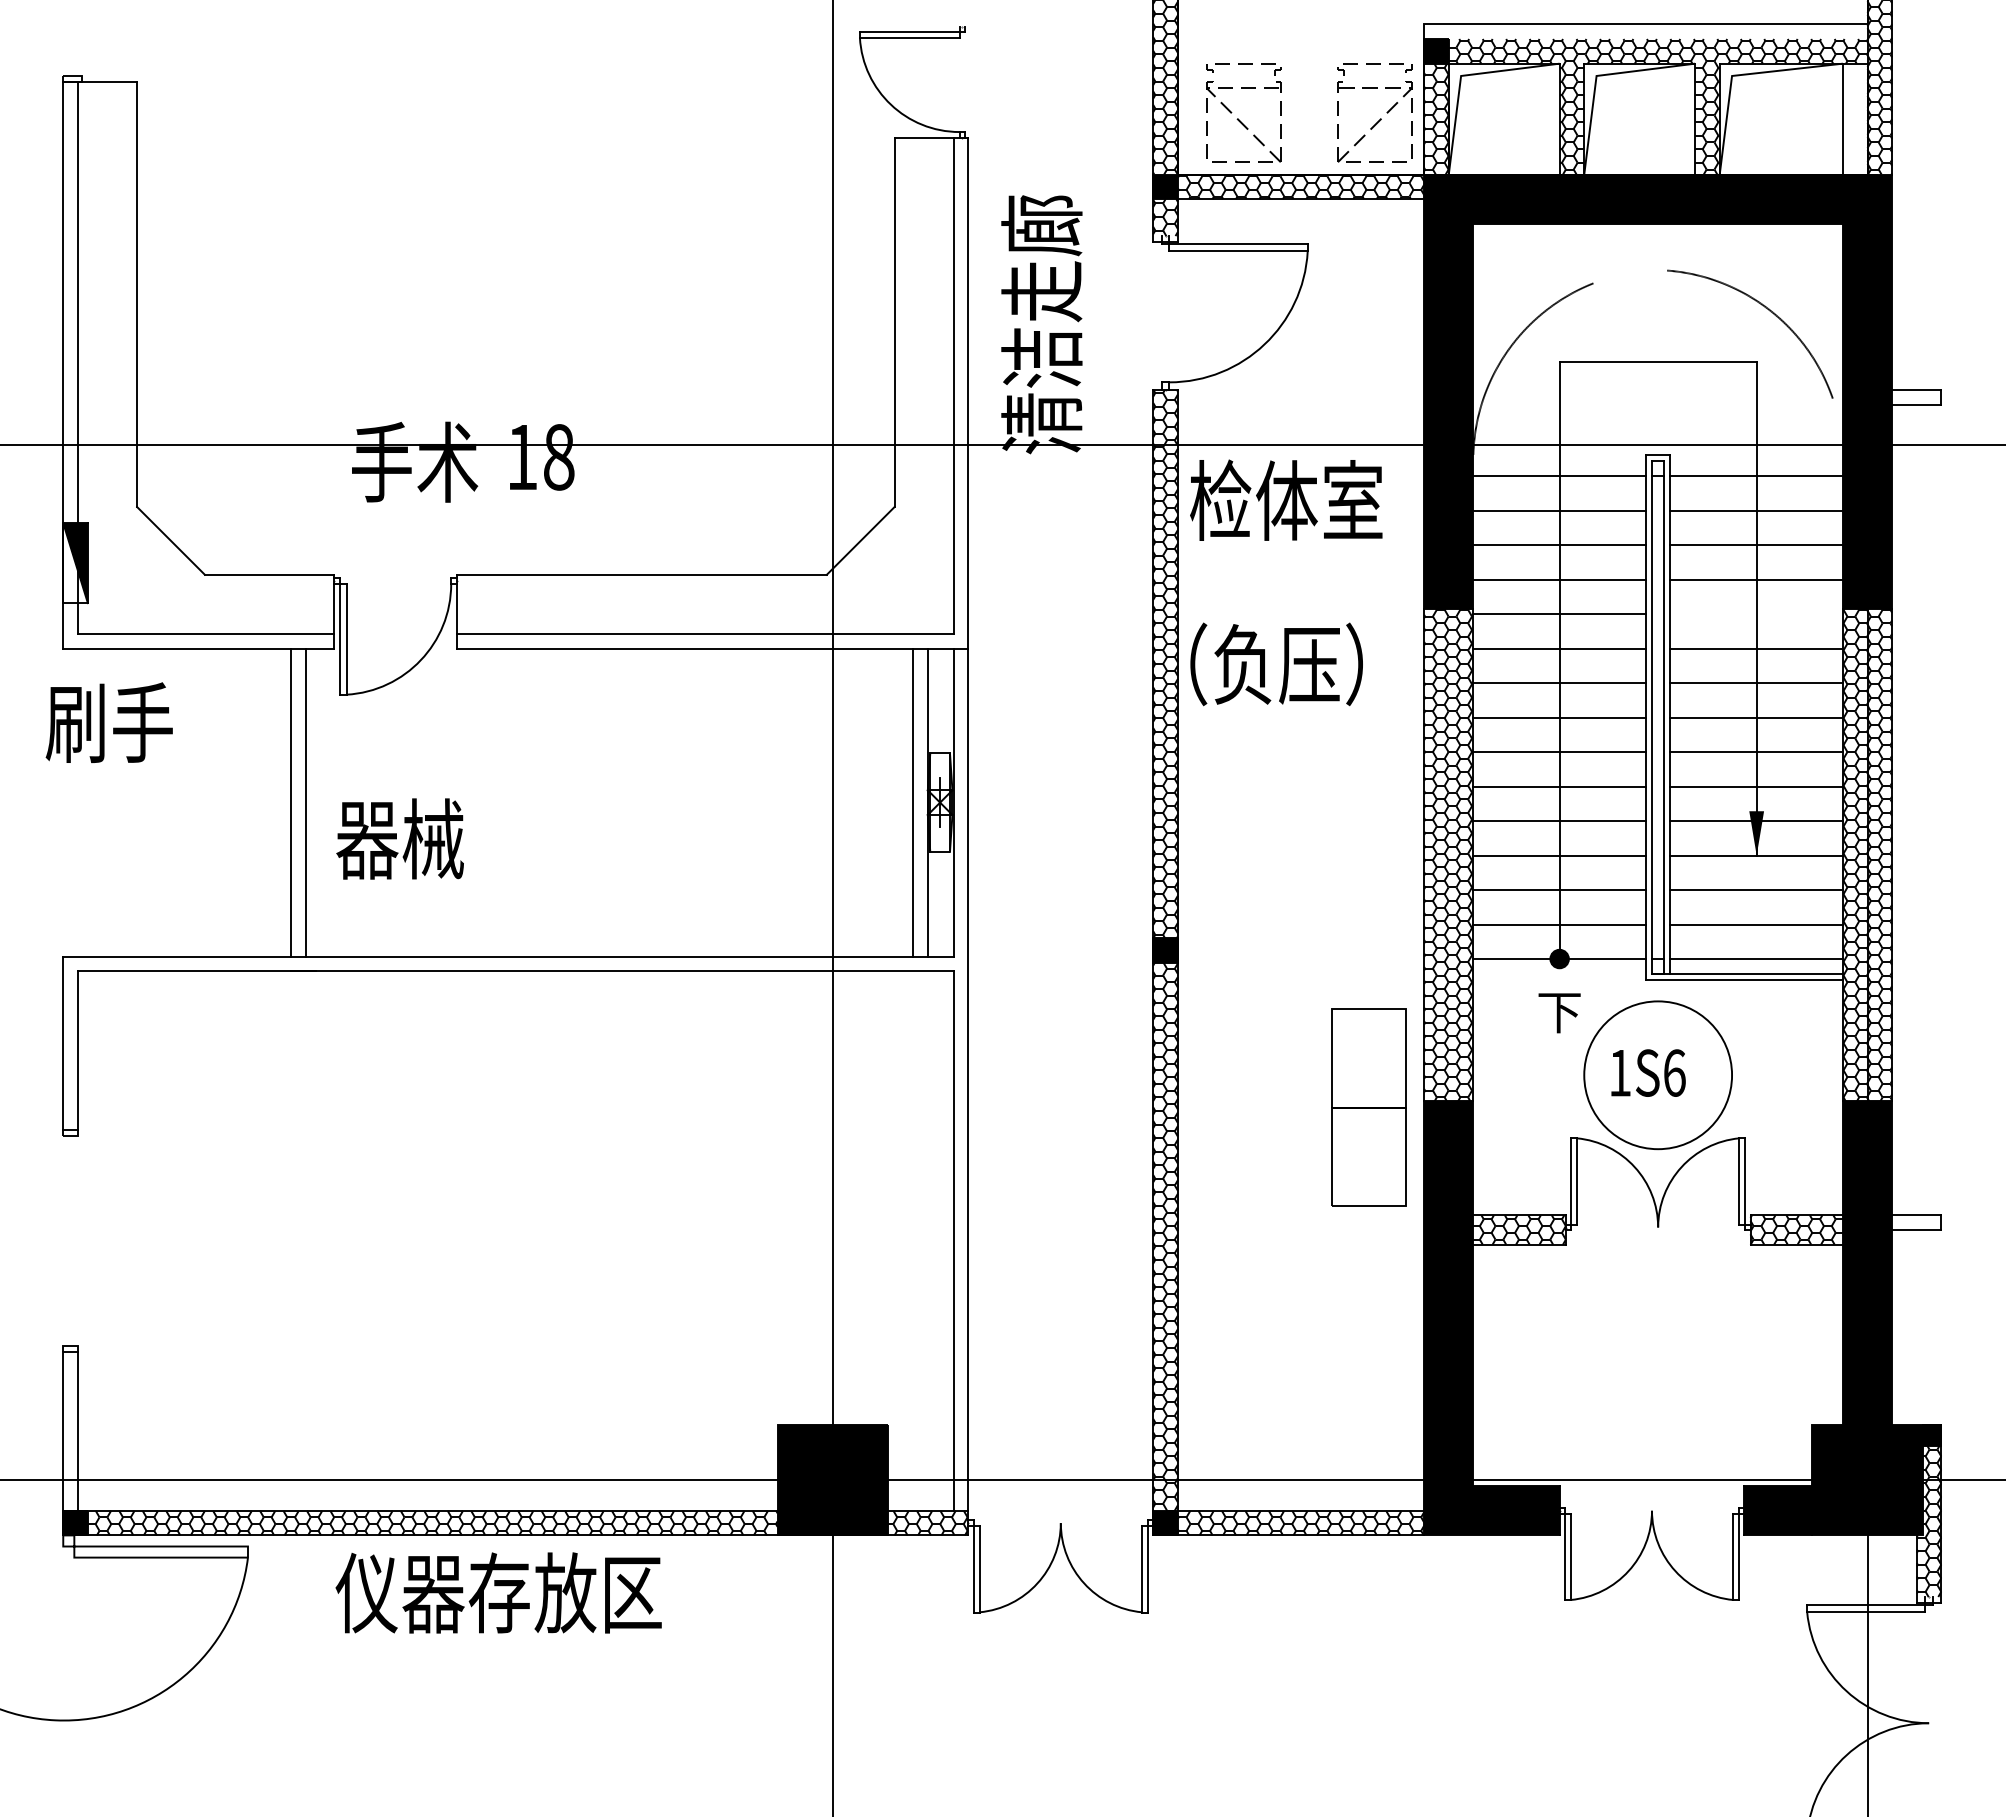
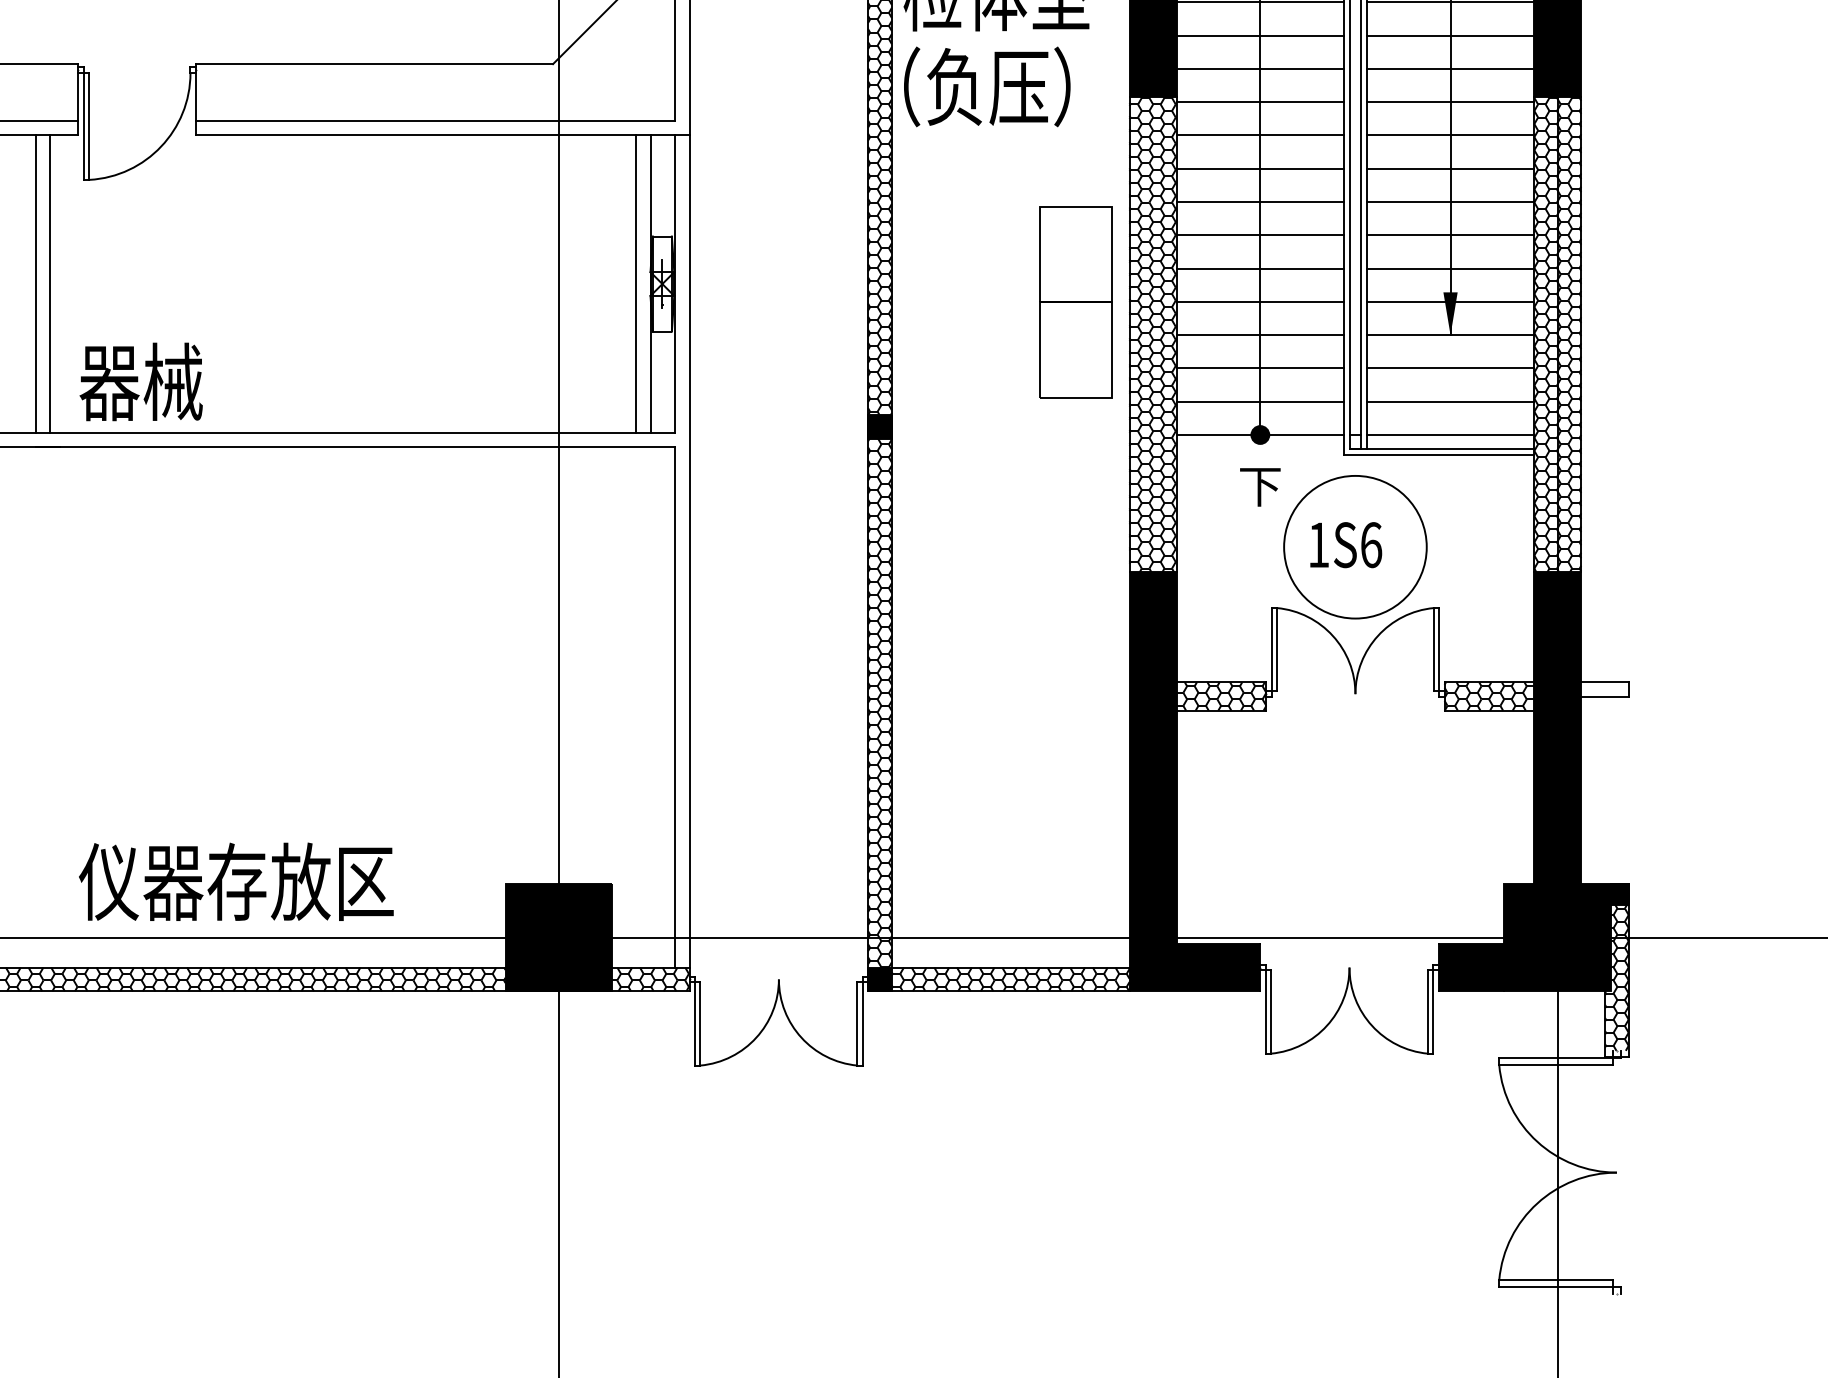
line: (1756, 614) -> (1450, 102), added
text: (1276, 664) -> (987, 87), moved
text: (399, 838) -> (140, 381), moved
part: (1368, 1107) -> (1075, 302), moved
text: (498, 1592) -> (236, 881), moved

